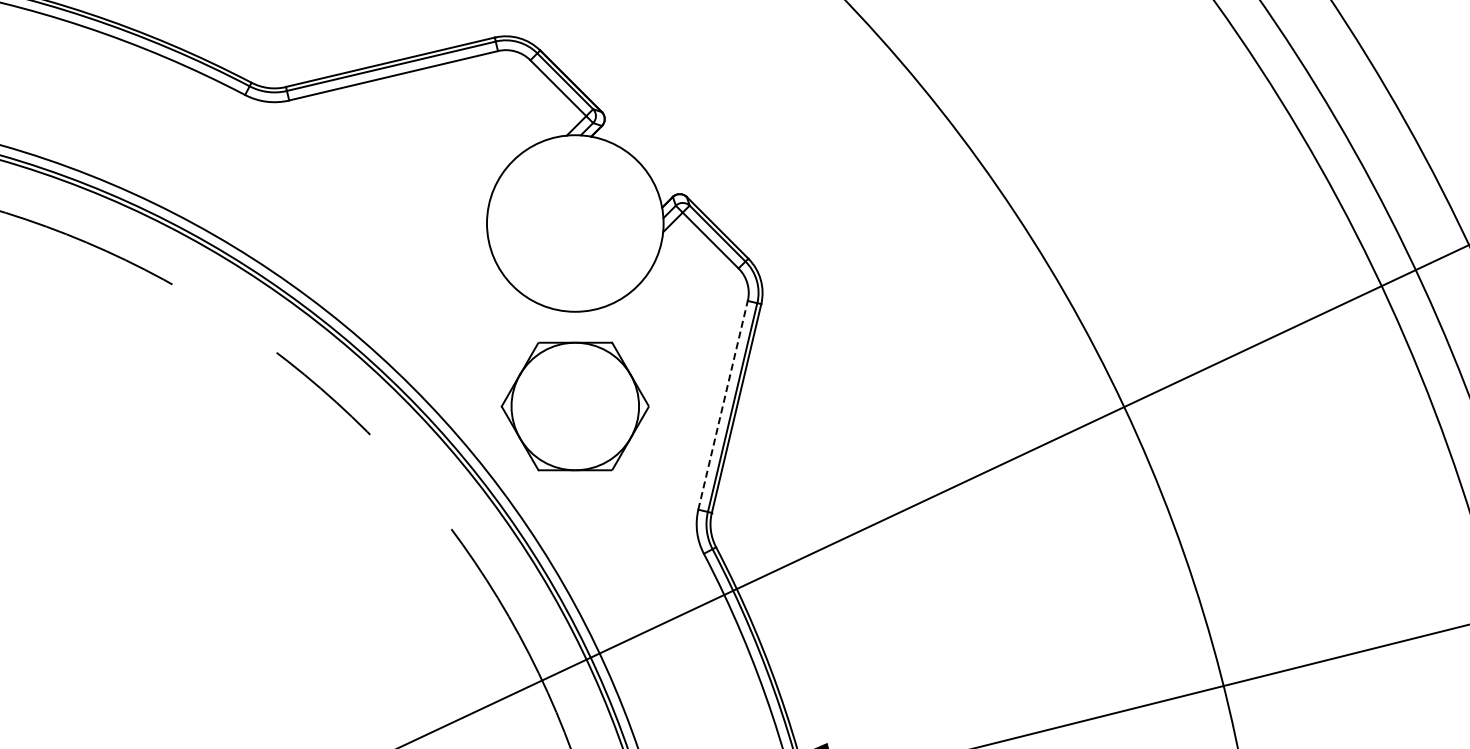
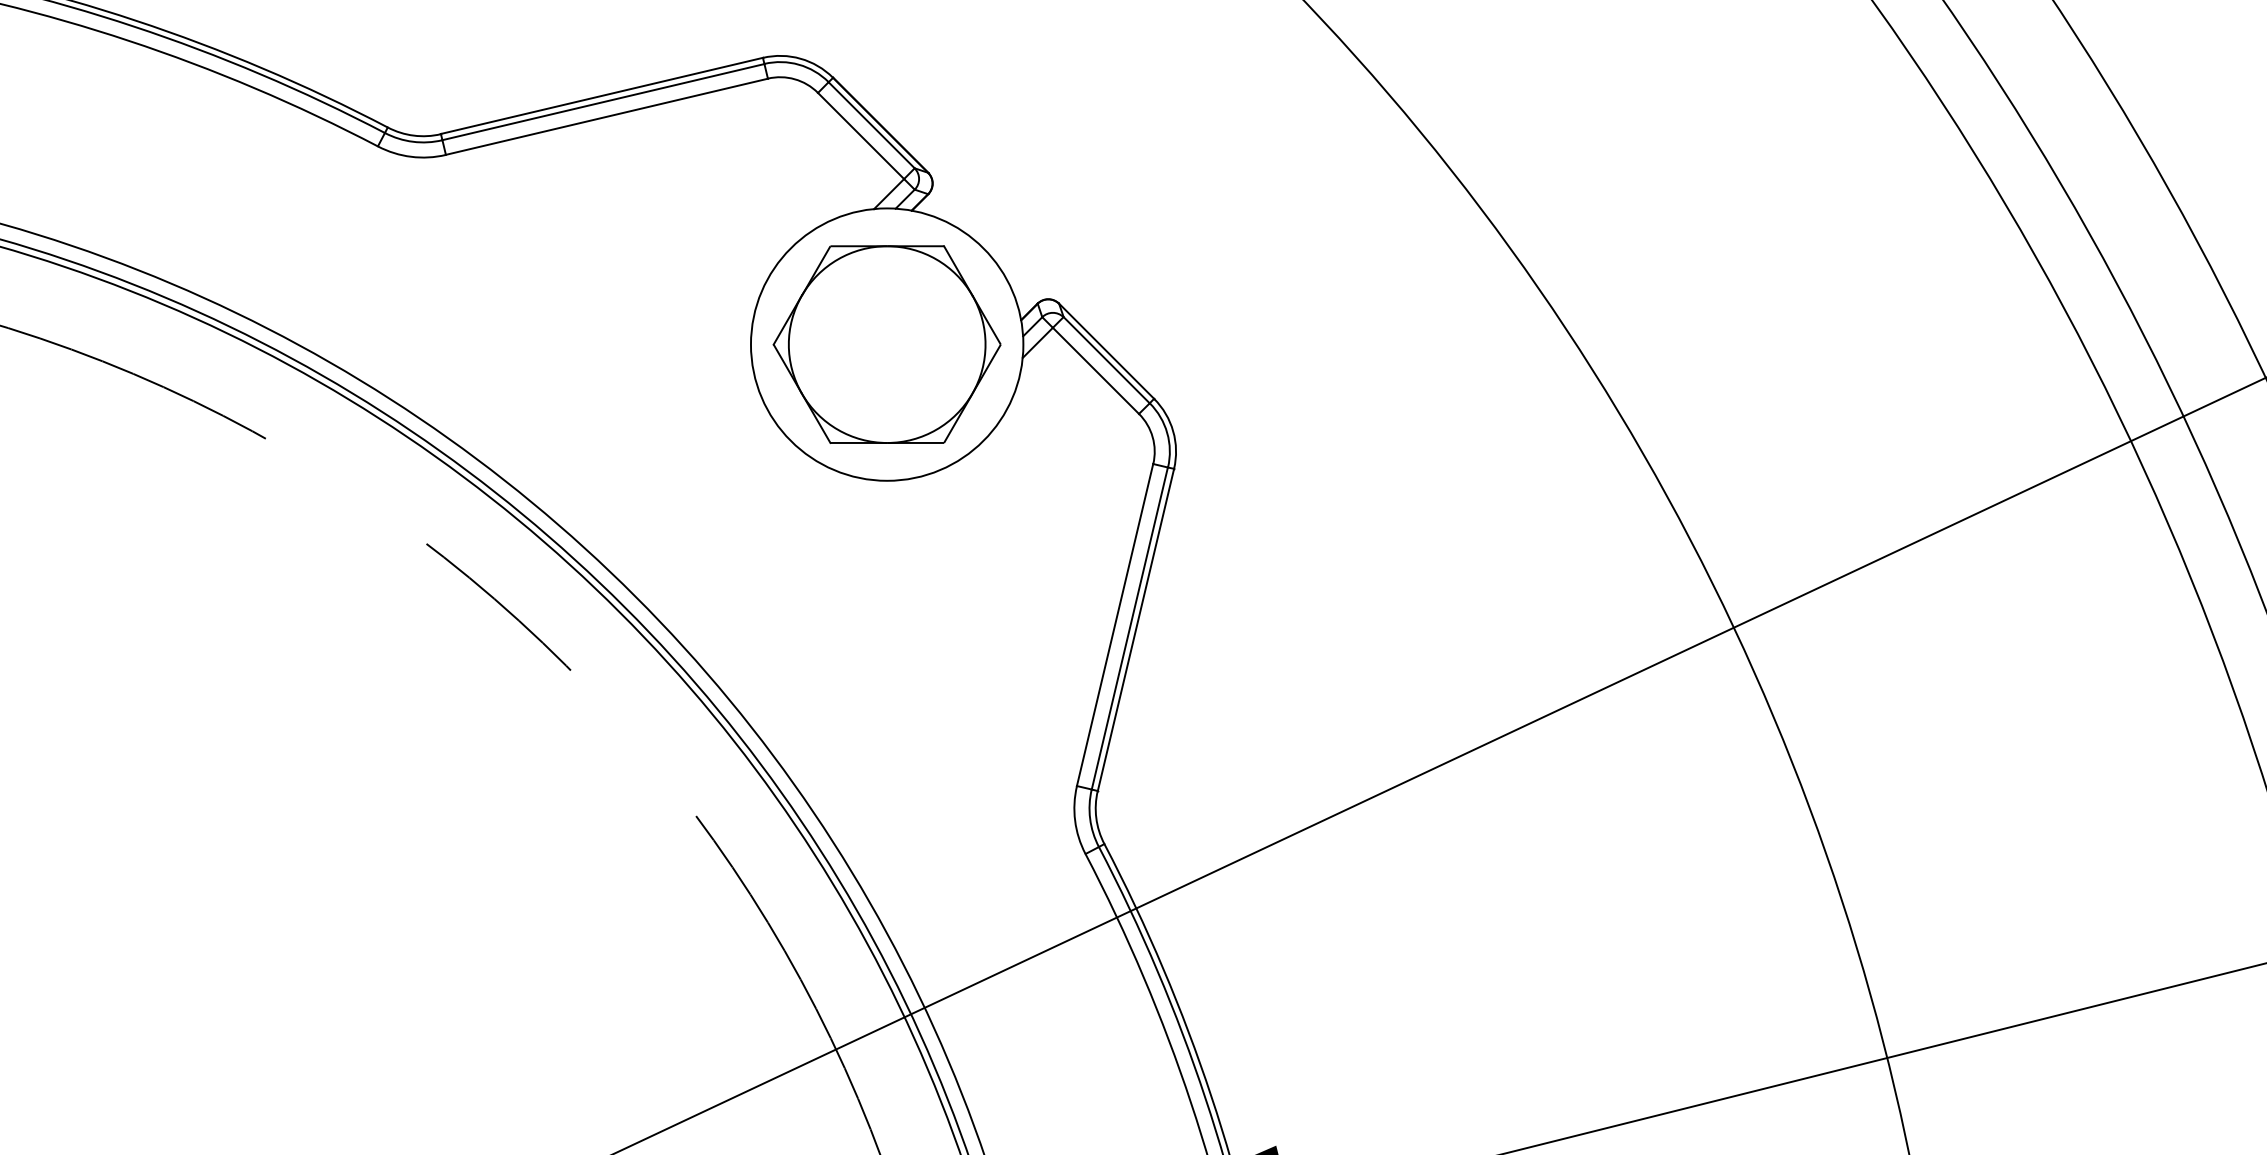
line: (723, 404) -> (1115, 623), dashed -> solid
part: (574, 406) -> (885, 344), moved

